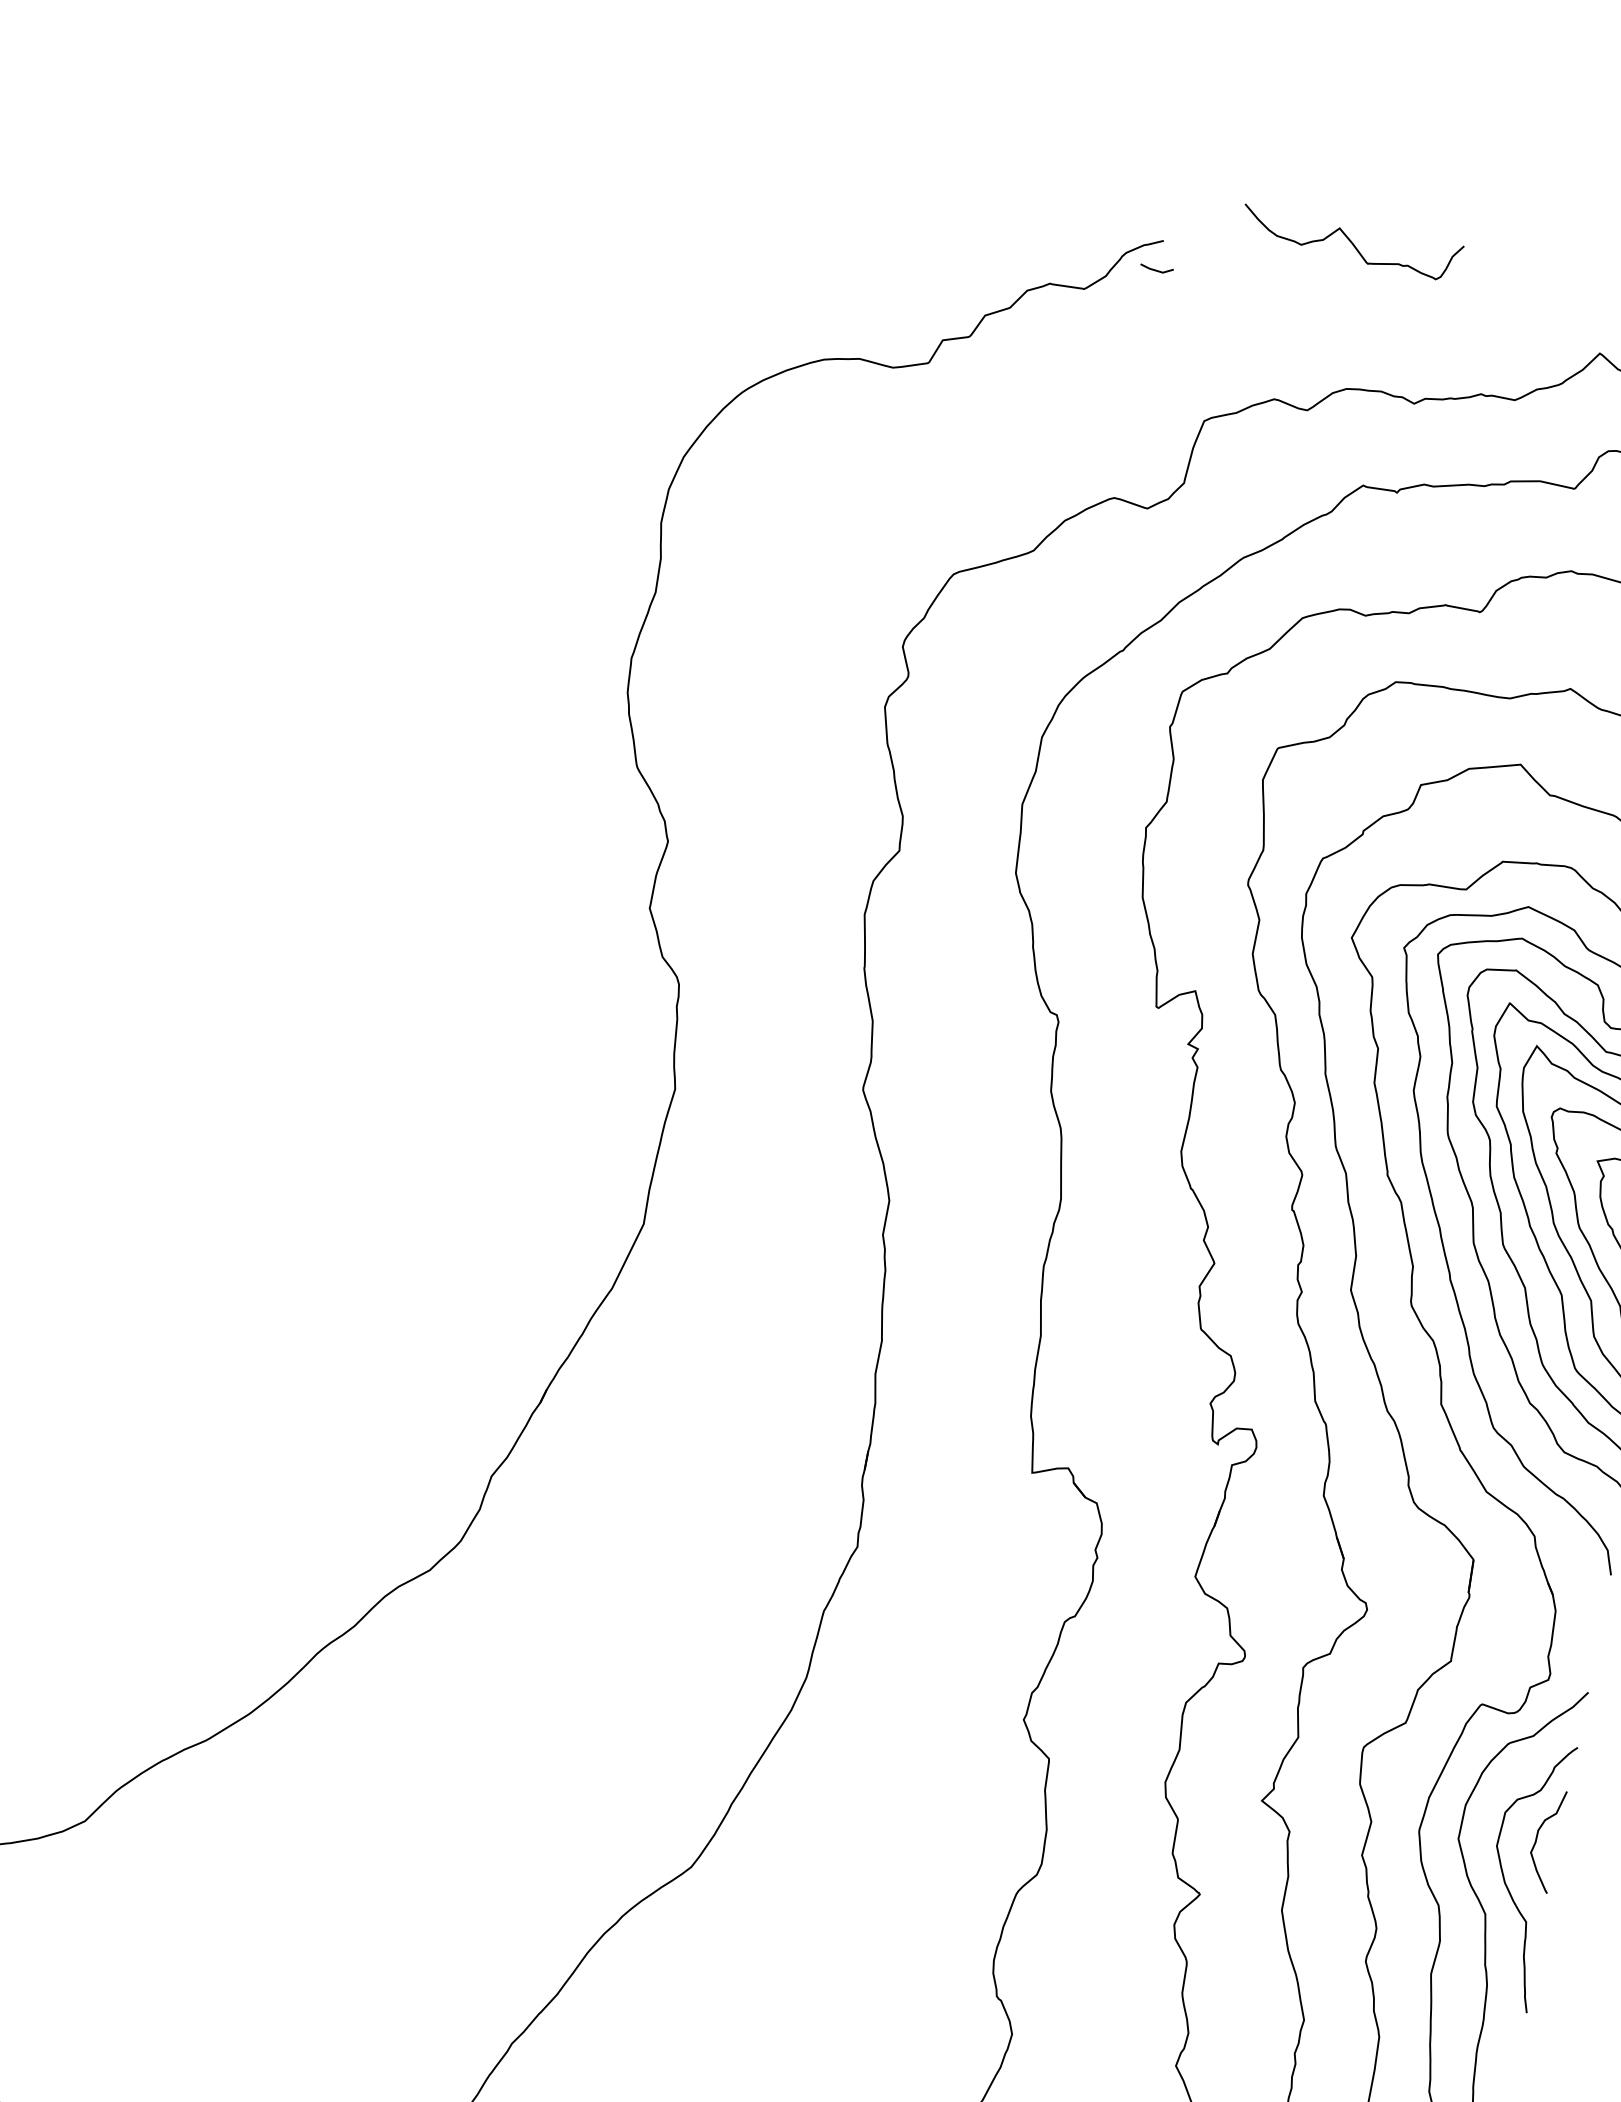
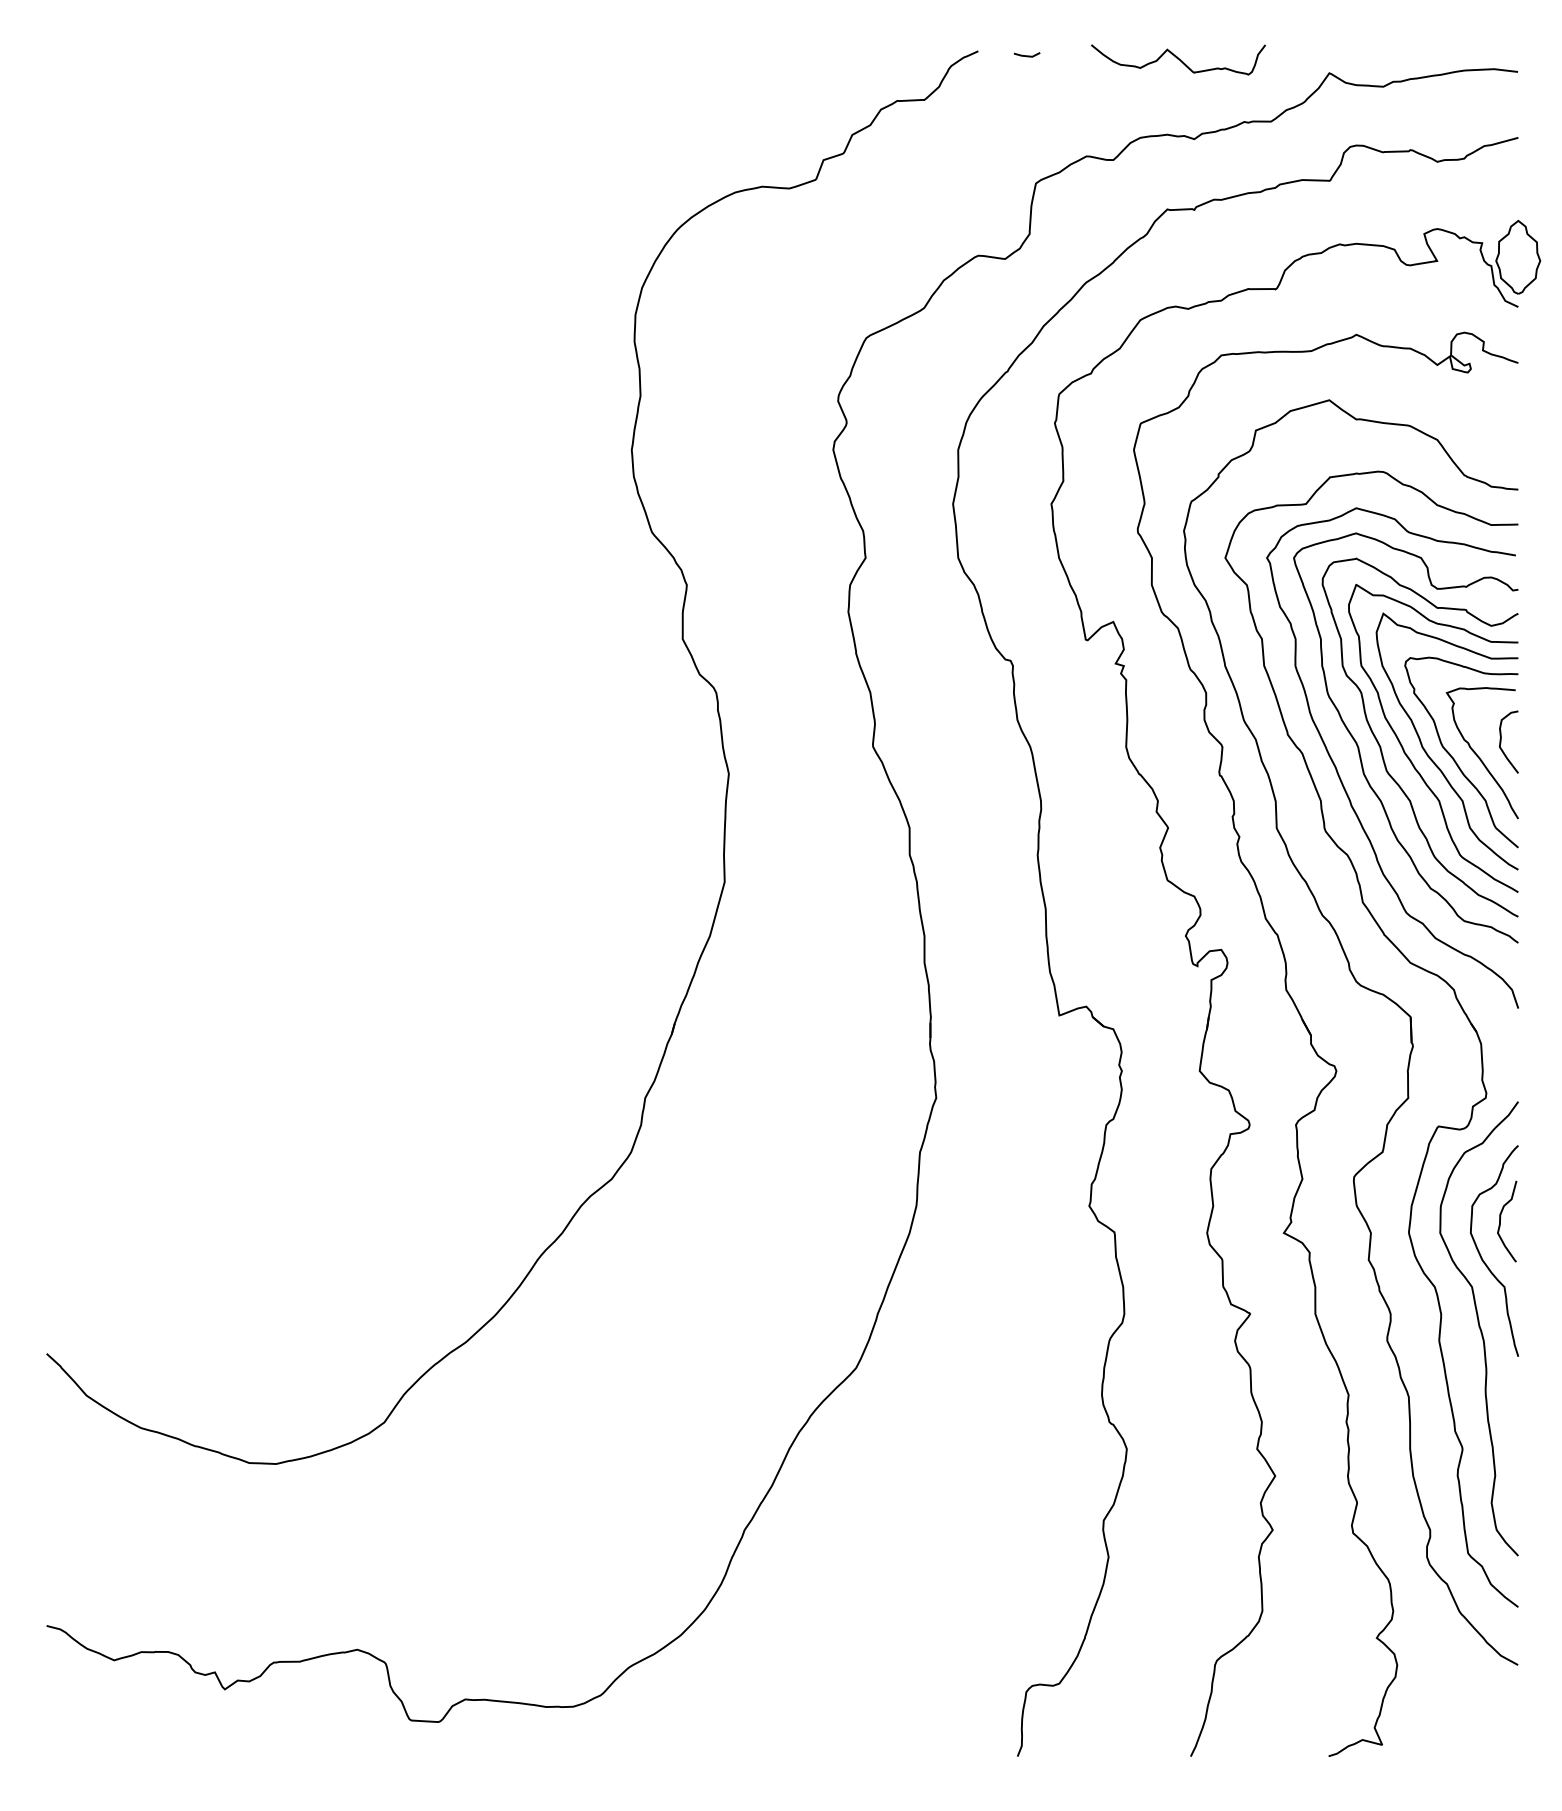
curve: (1351, 243) -> (1178, 59), moved
line: (1155, 269) -> (1026, 55), moved

